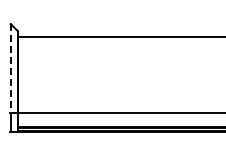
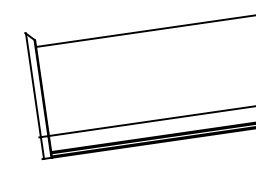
line: (11, 68) -> (33, 84), dashed -> solid

